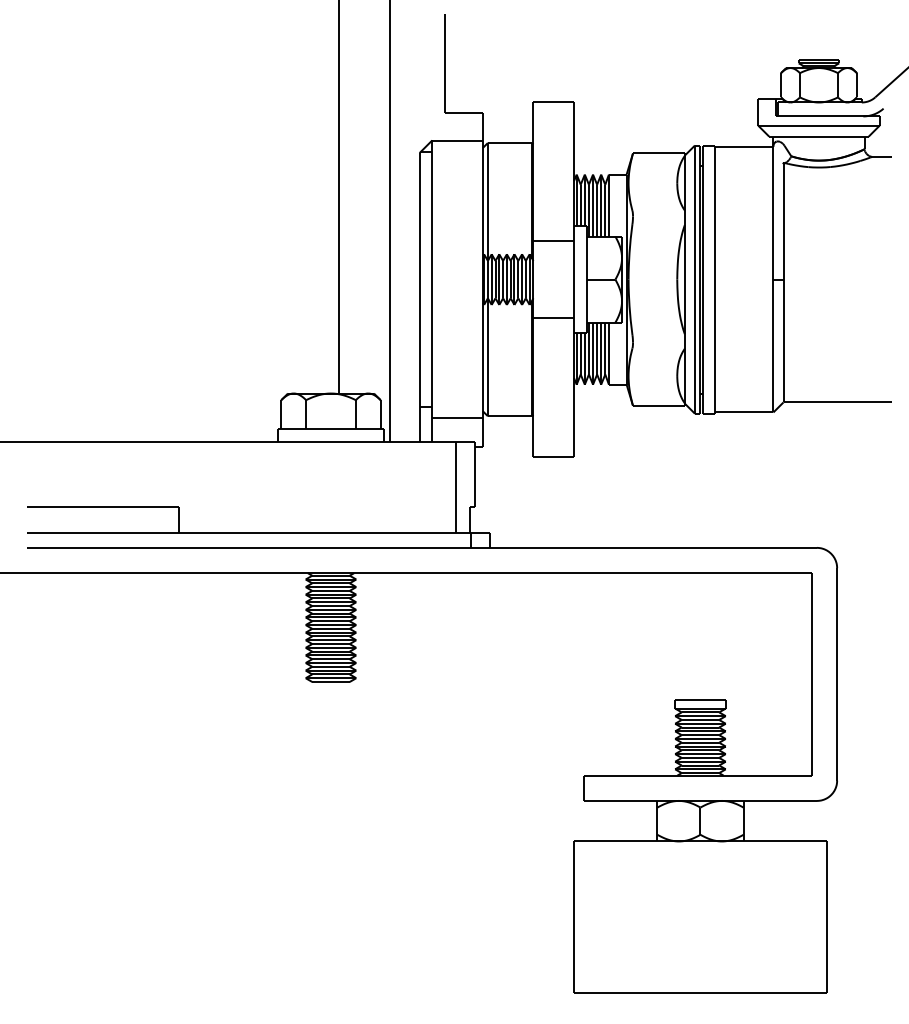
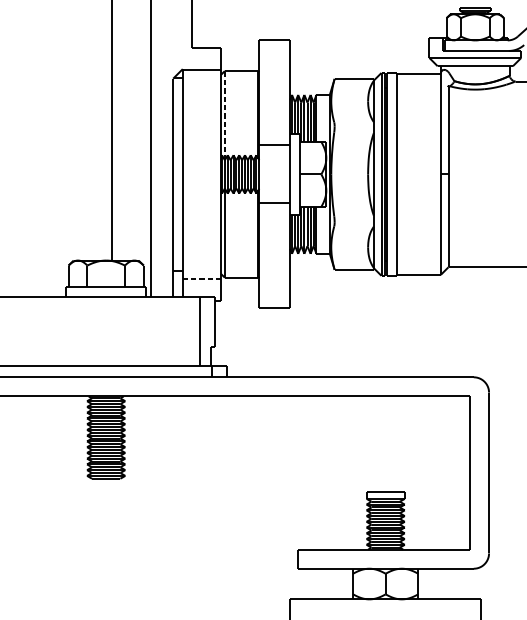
line: (487, 201) -> (224, 115), solid -> dashed
line: (458, 418) -> (202, 279), solid -> dashed

